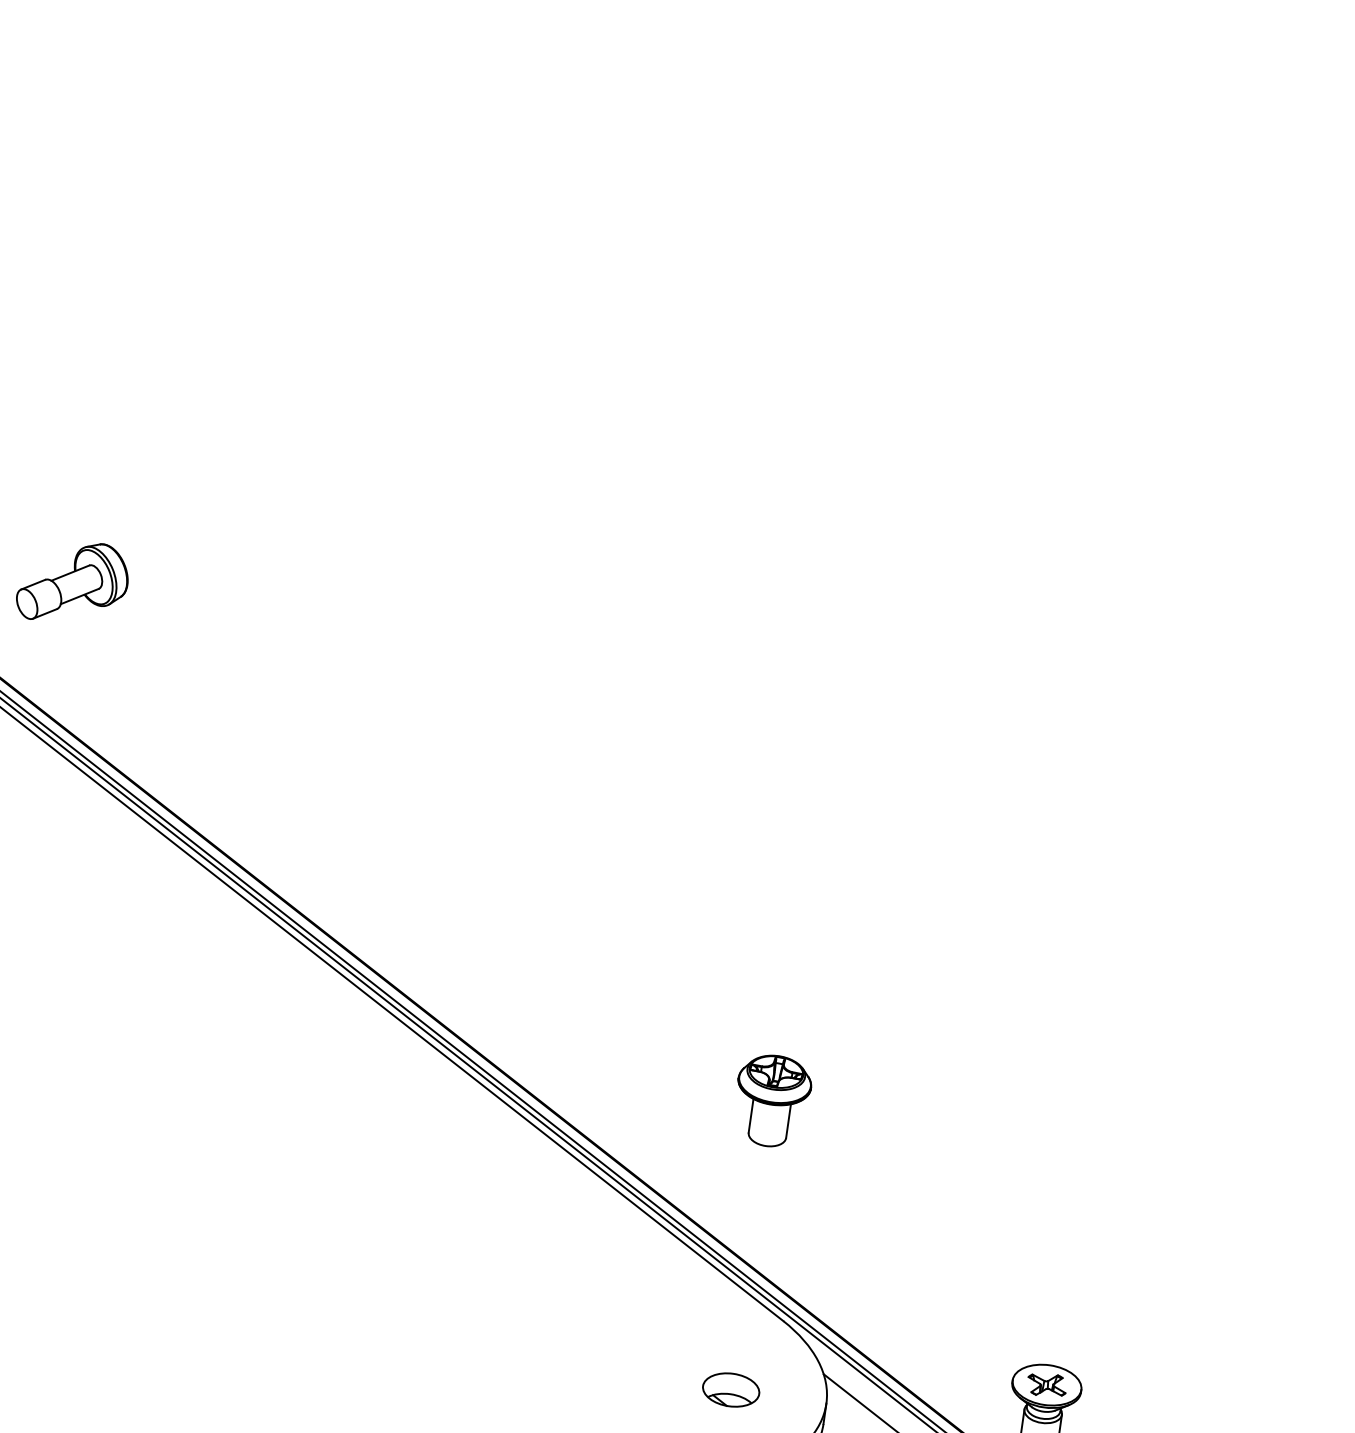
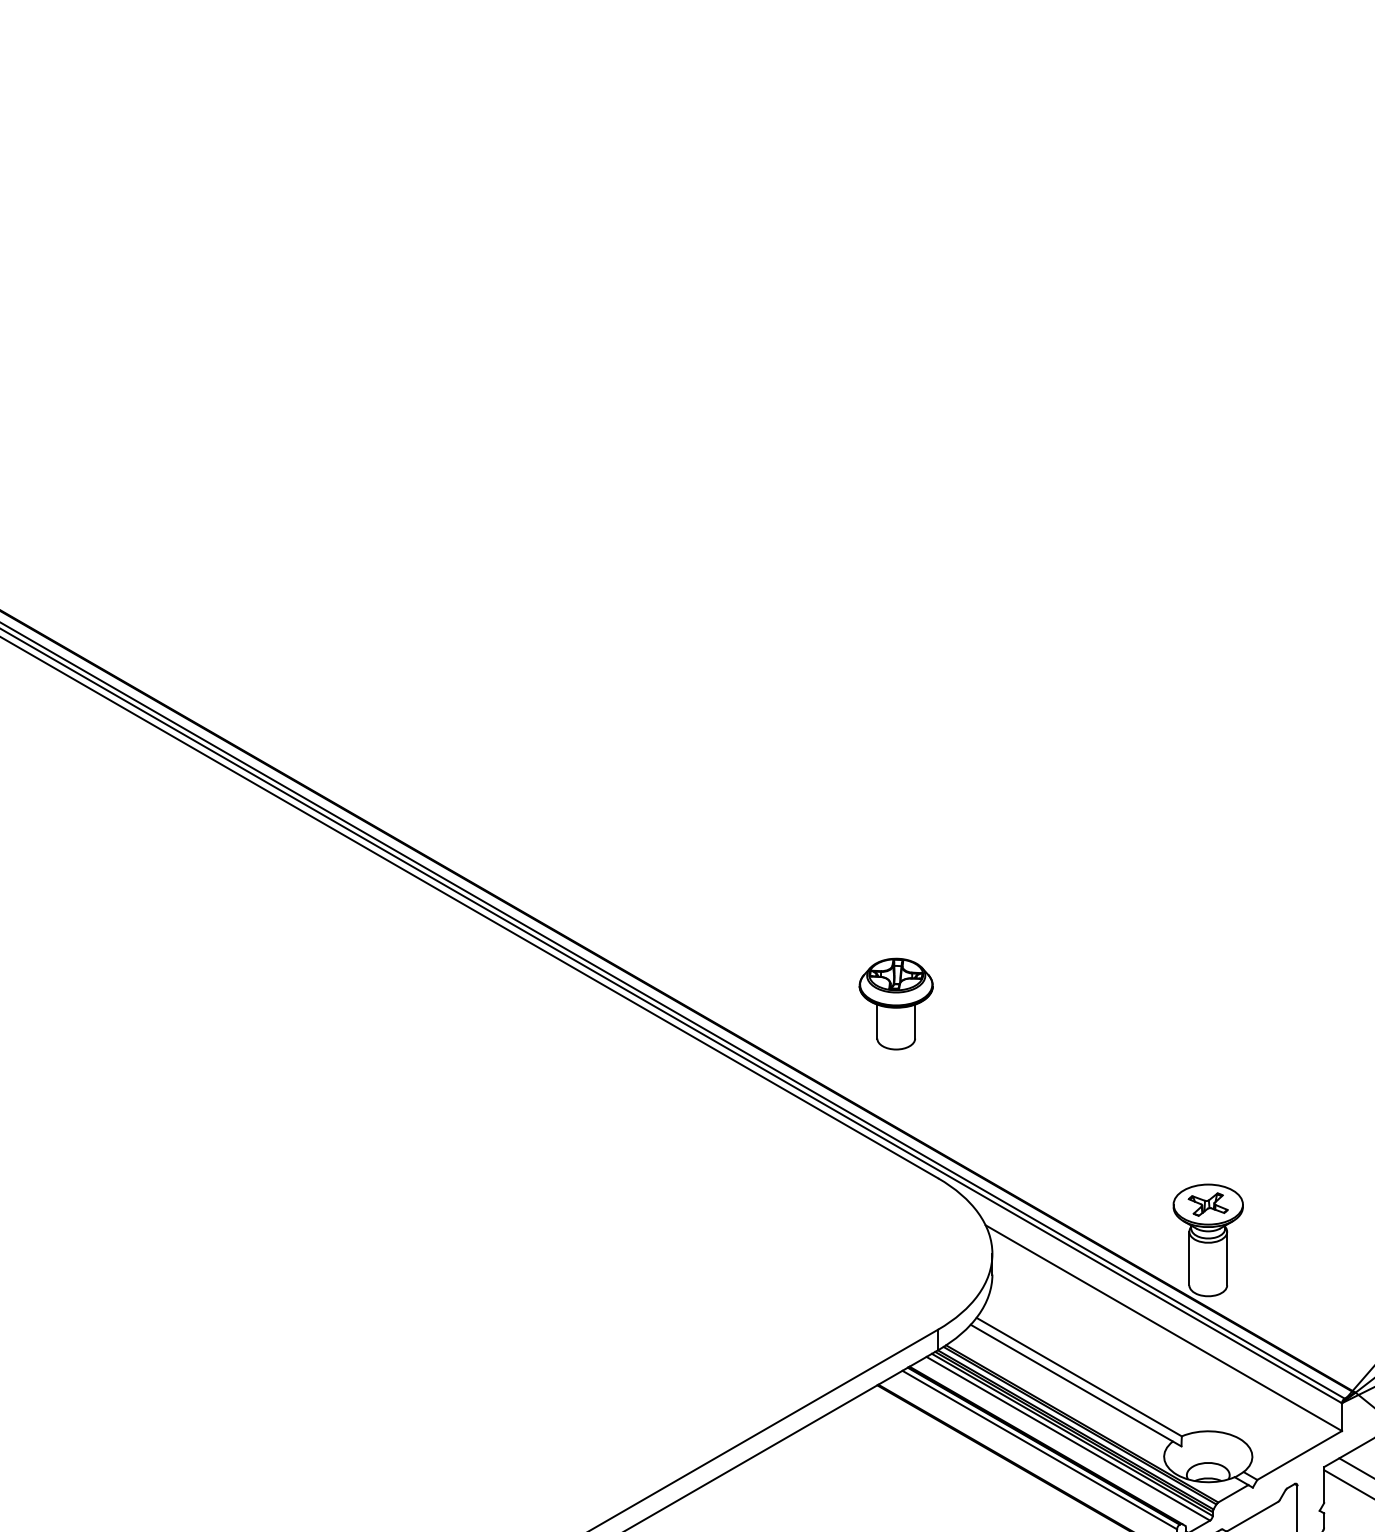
part: (72, 582) -> (130, 547), removed
part: (771, 1100) -> (895, 1003), moved
part: (731, 1389) -> (896, 1253), removed

